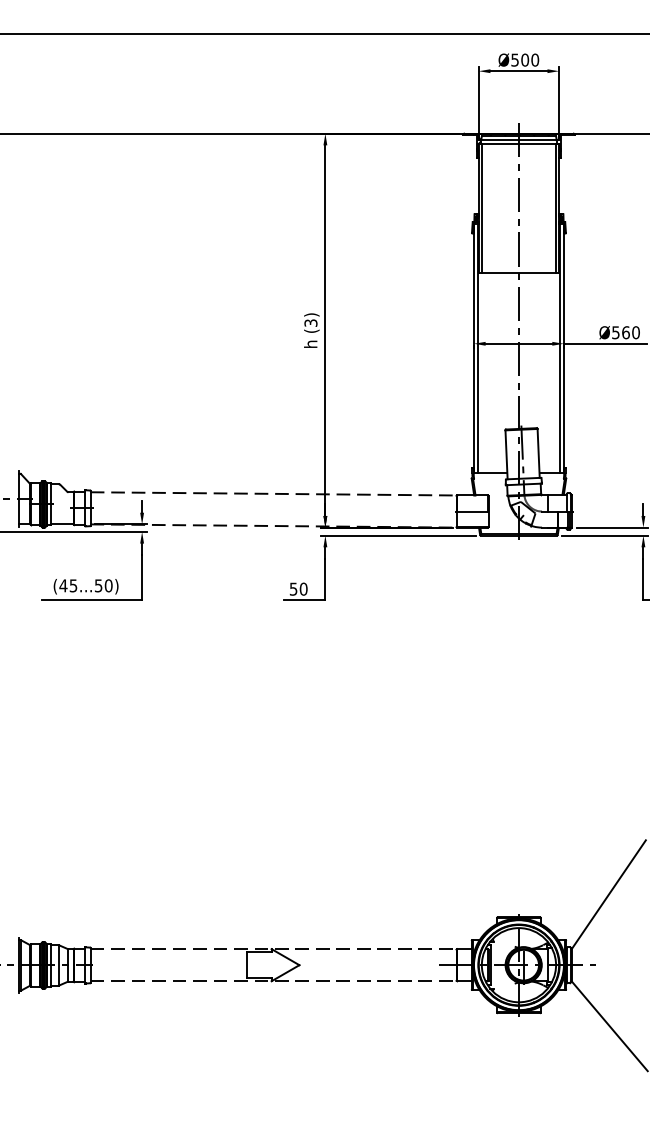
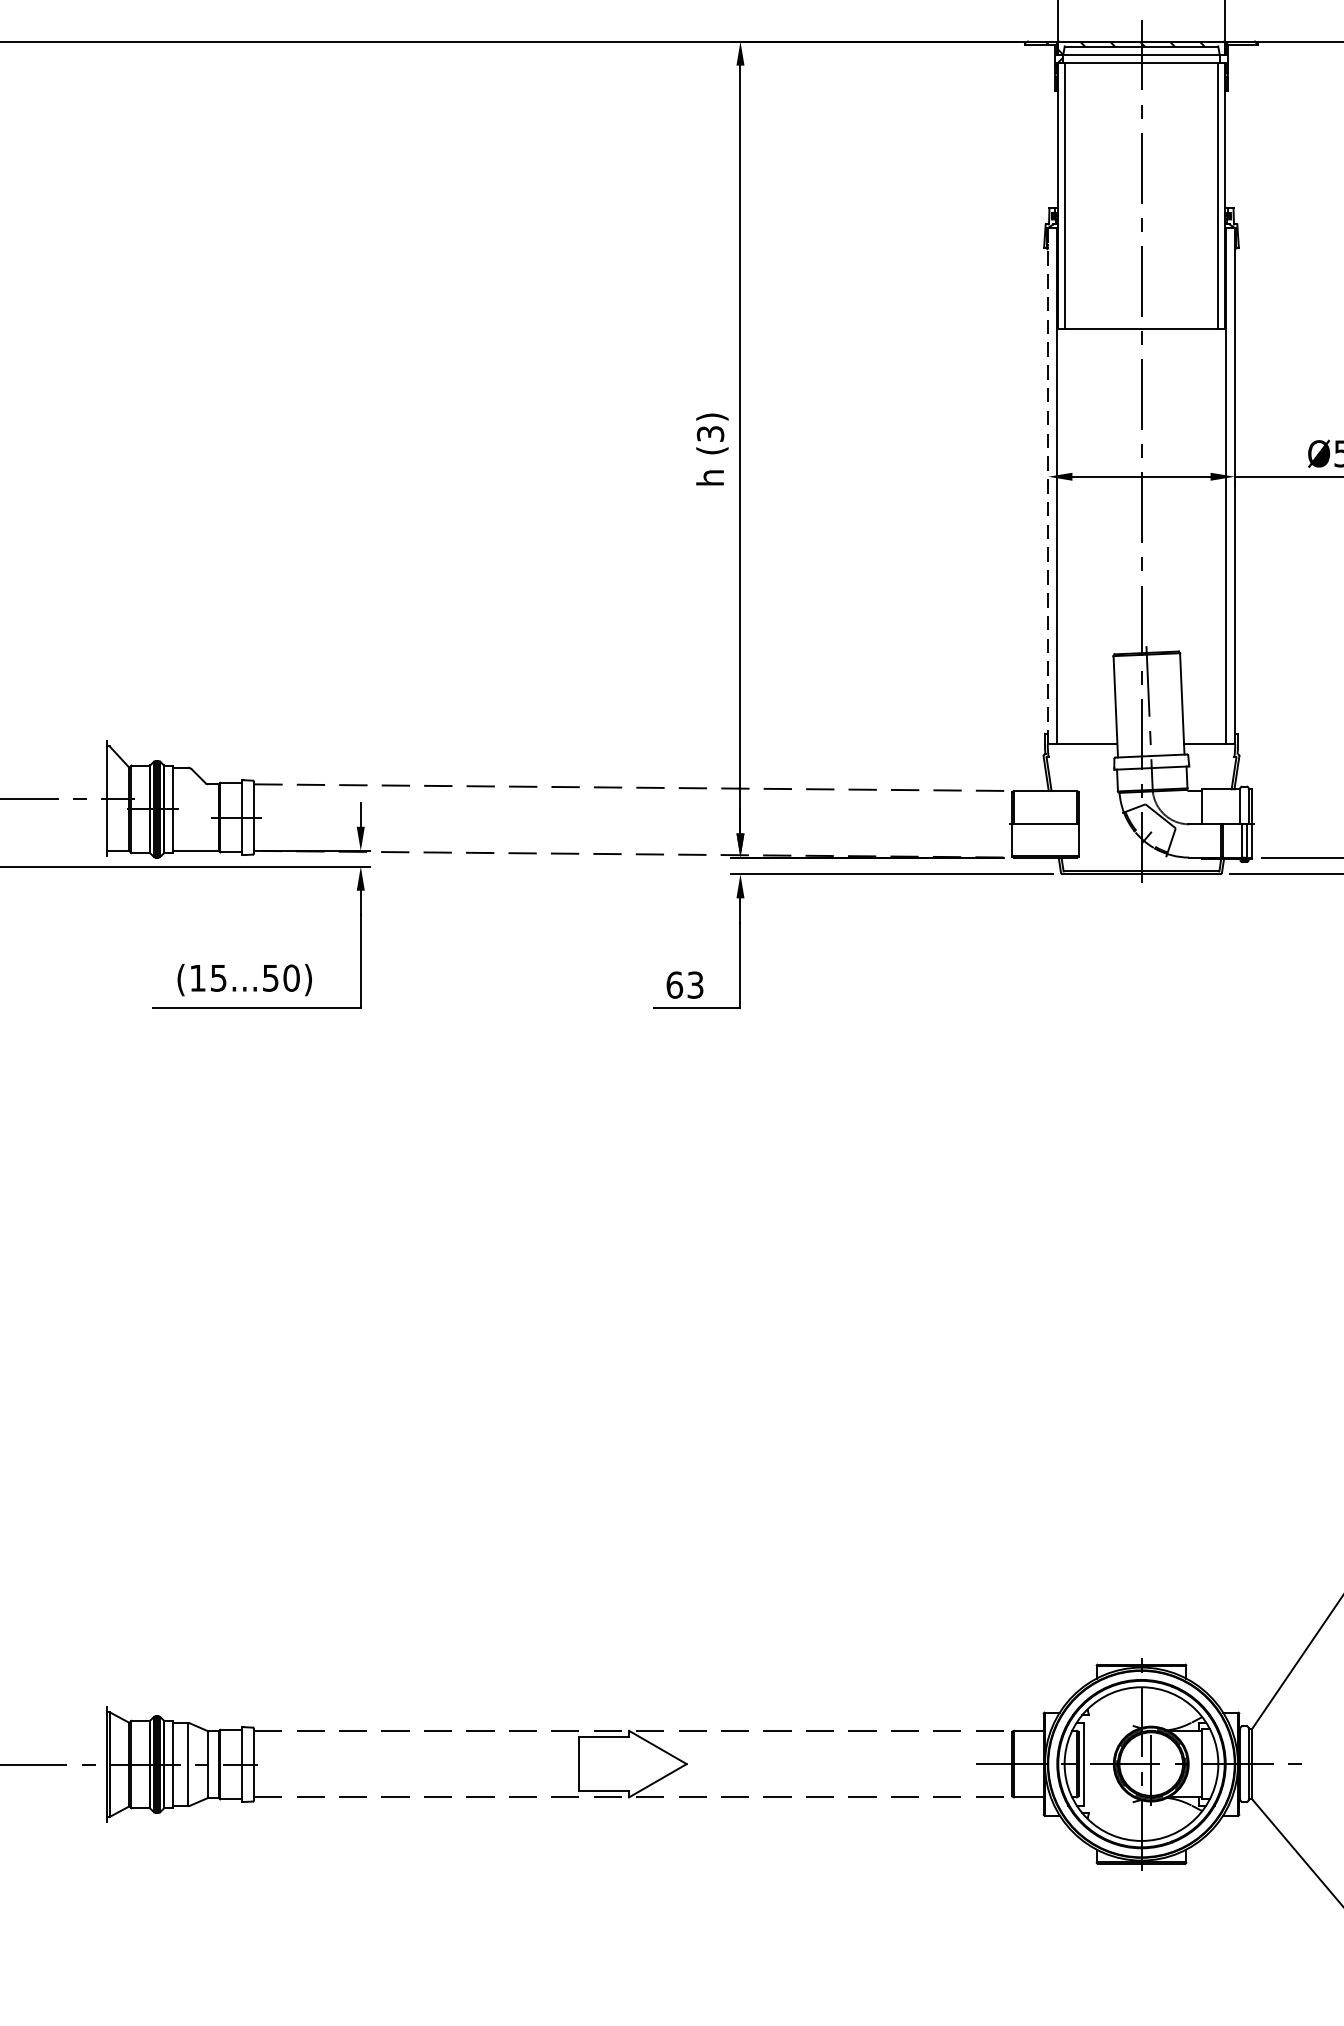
line: (473, 348) -> (1047, 486), solid -> dashed
text: (63, 585) -> (197, 977), (45...50) -> (15...50)
text: (298, 588) -> (684, 983), 50 -> 63

